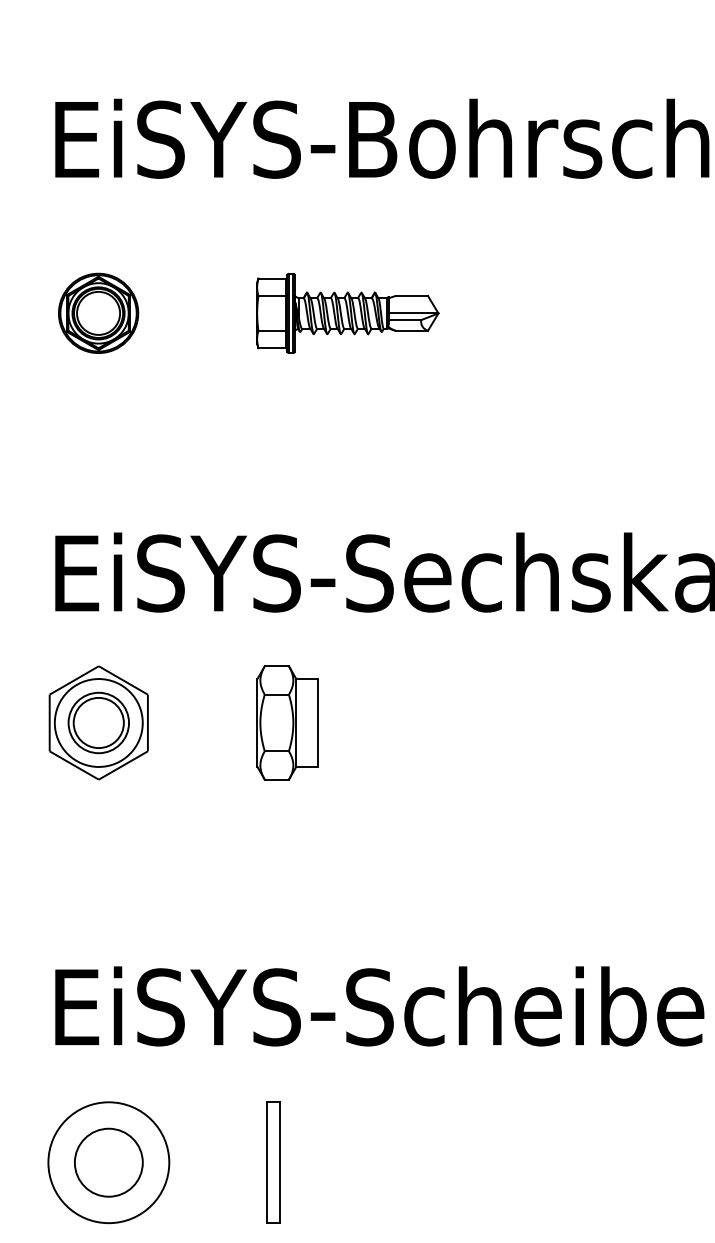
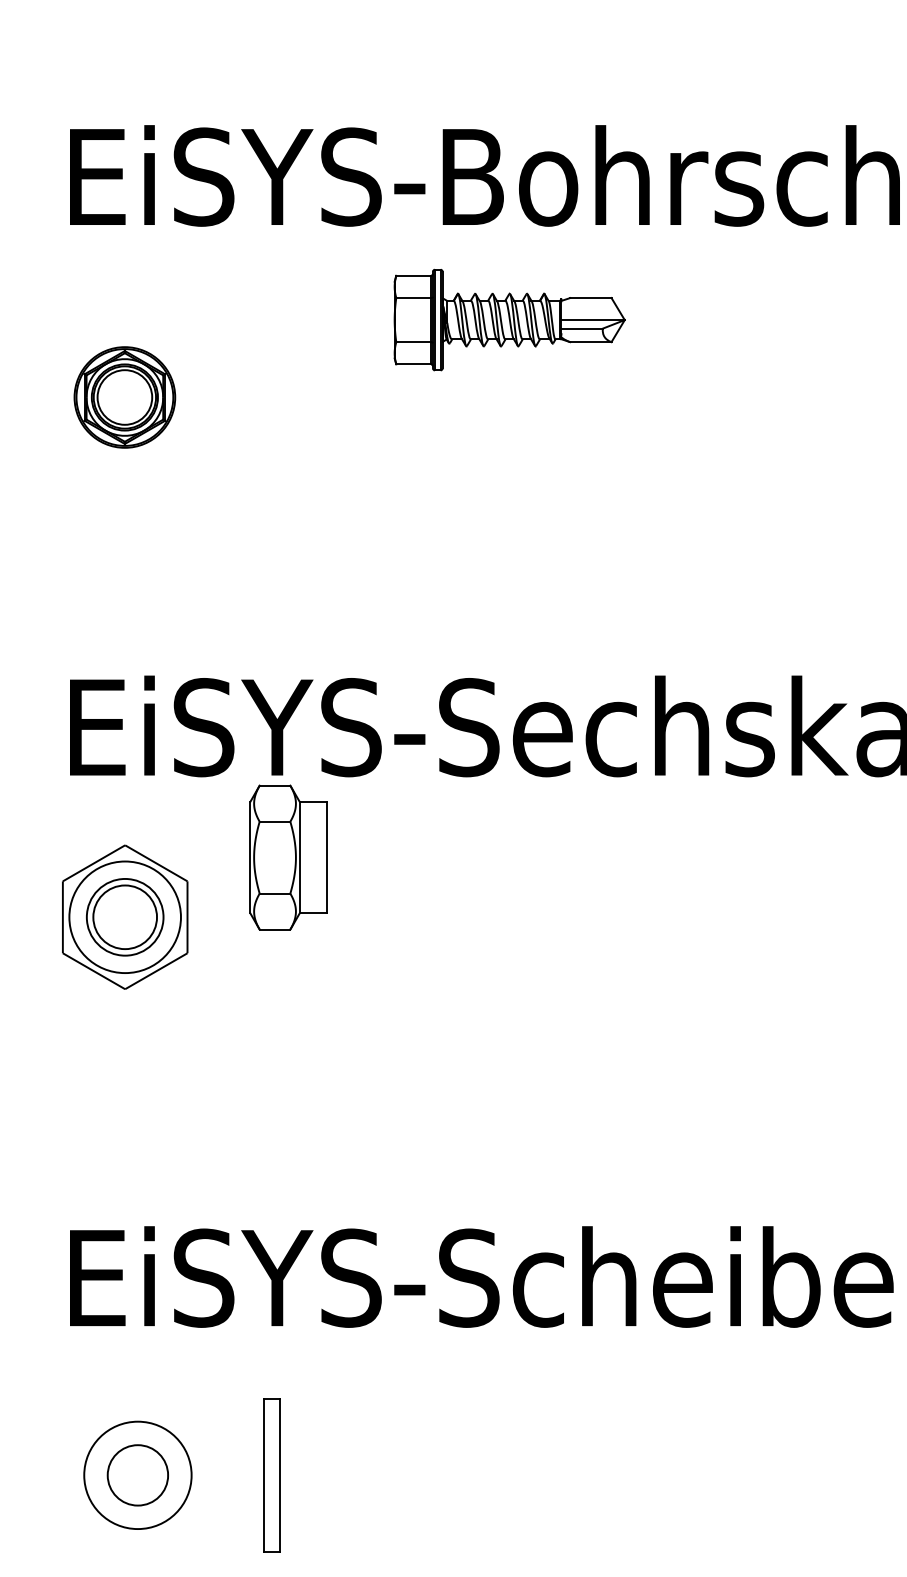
part: (347, 313) -> (509, 320), moved
part: (287, 722) -> (288, 857), moved
circle: (108, 1162) -> (137, 1475), size x0.7
circle: (108, 1162) -> (137, 1475), size x0.7
part: (273, 1162) -> (272, 1475), moved

